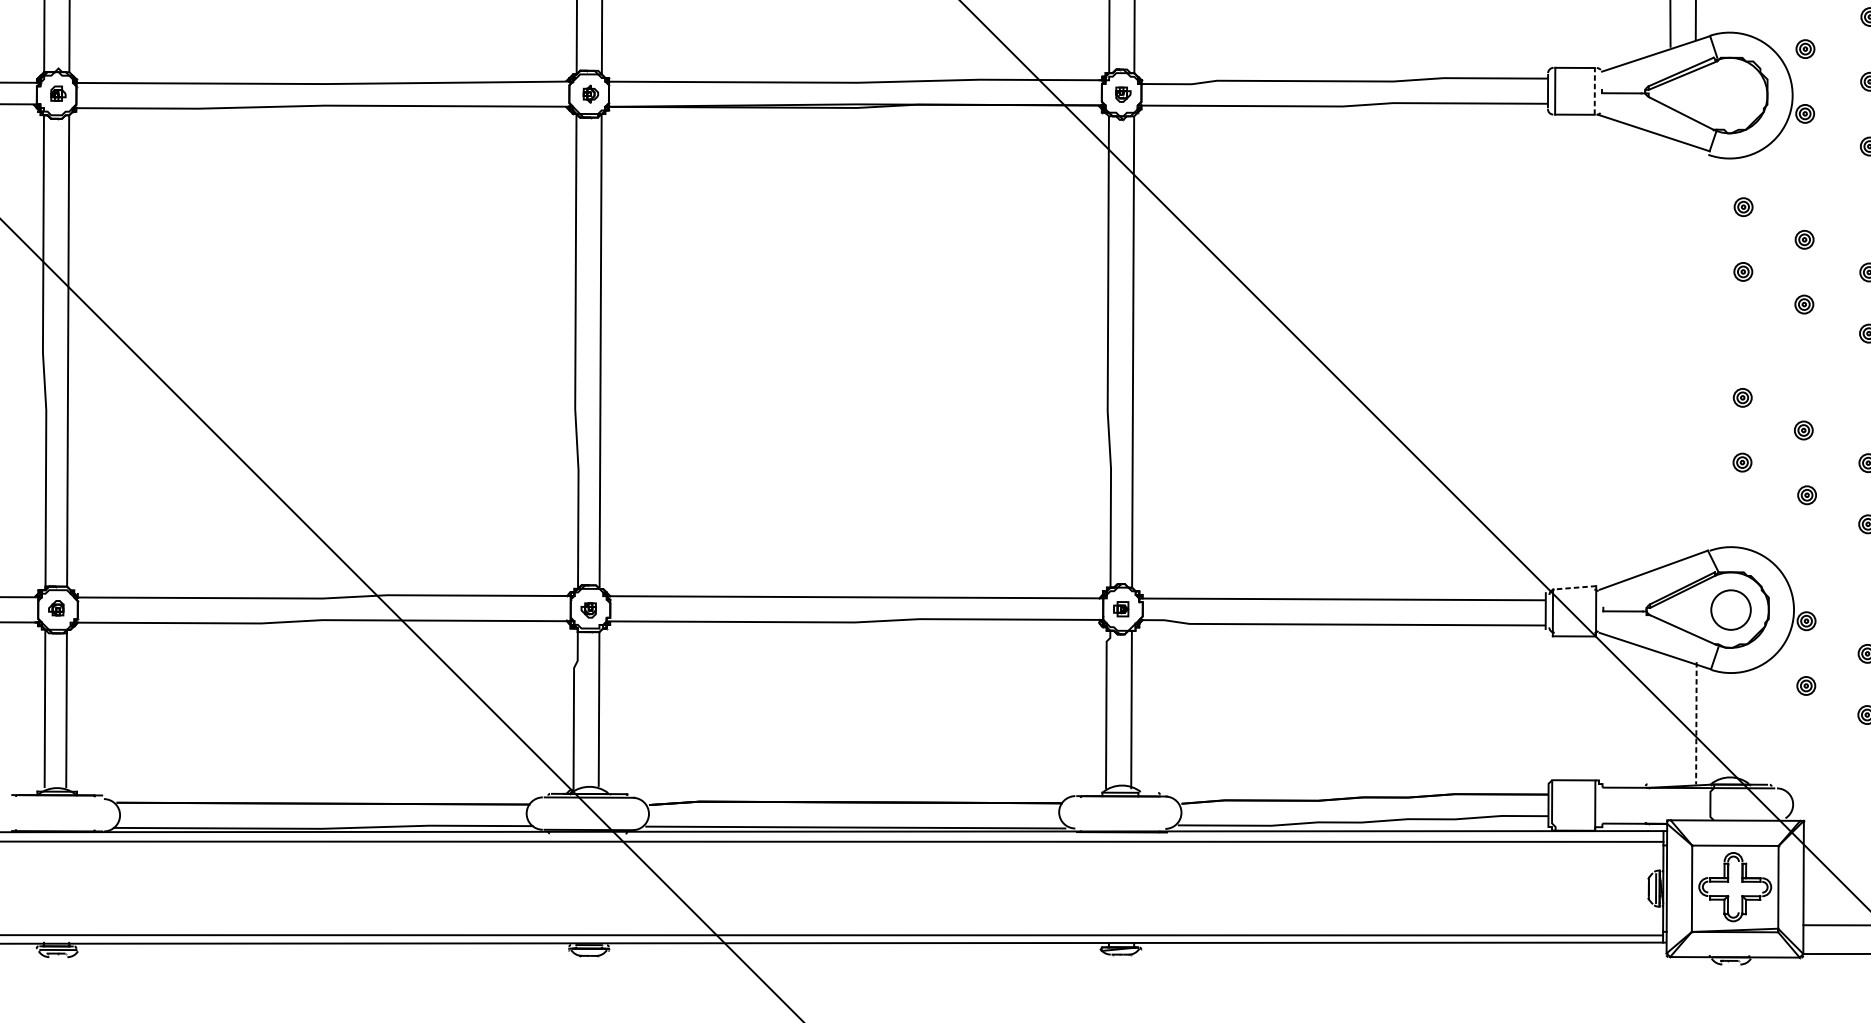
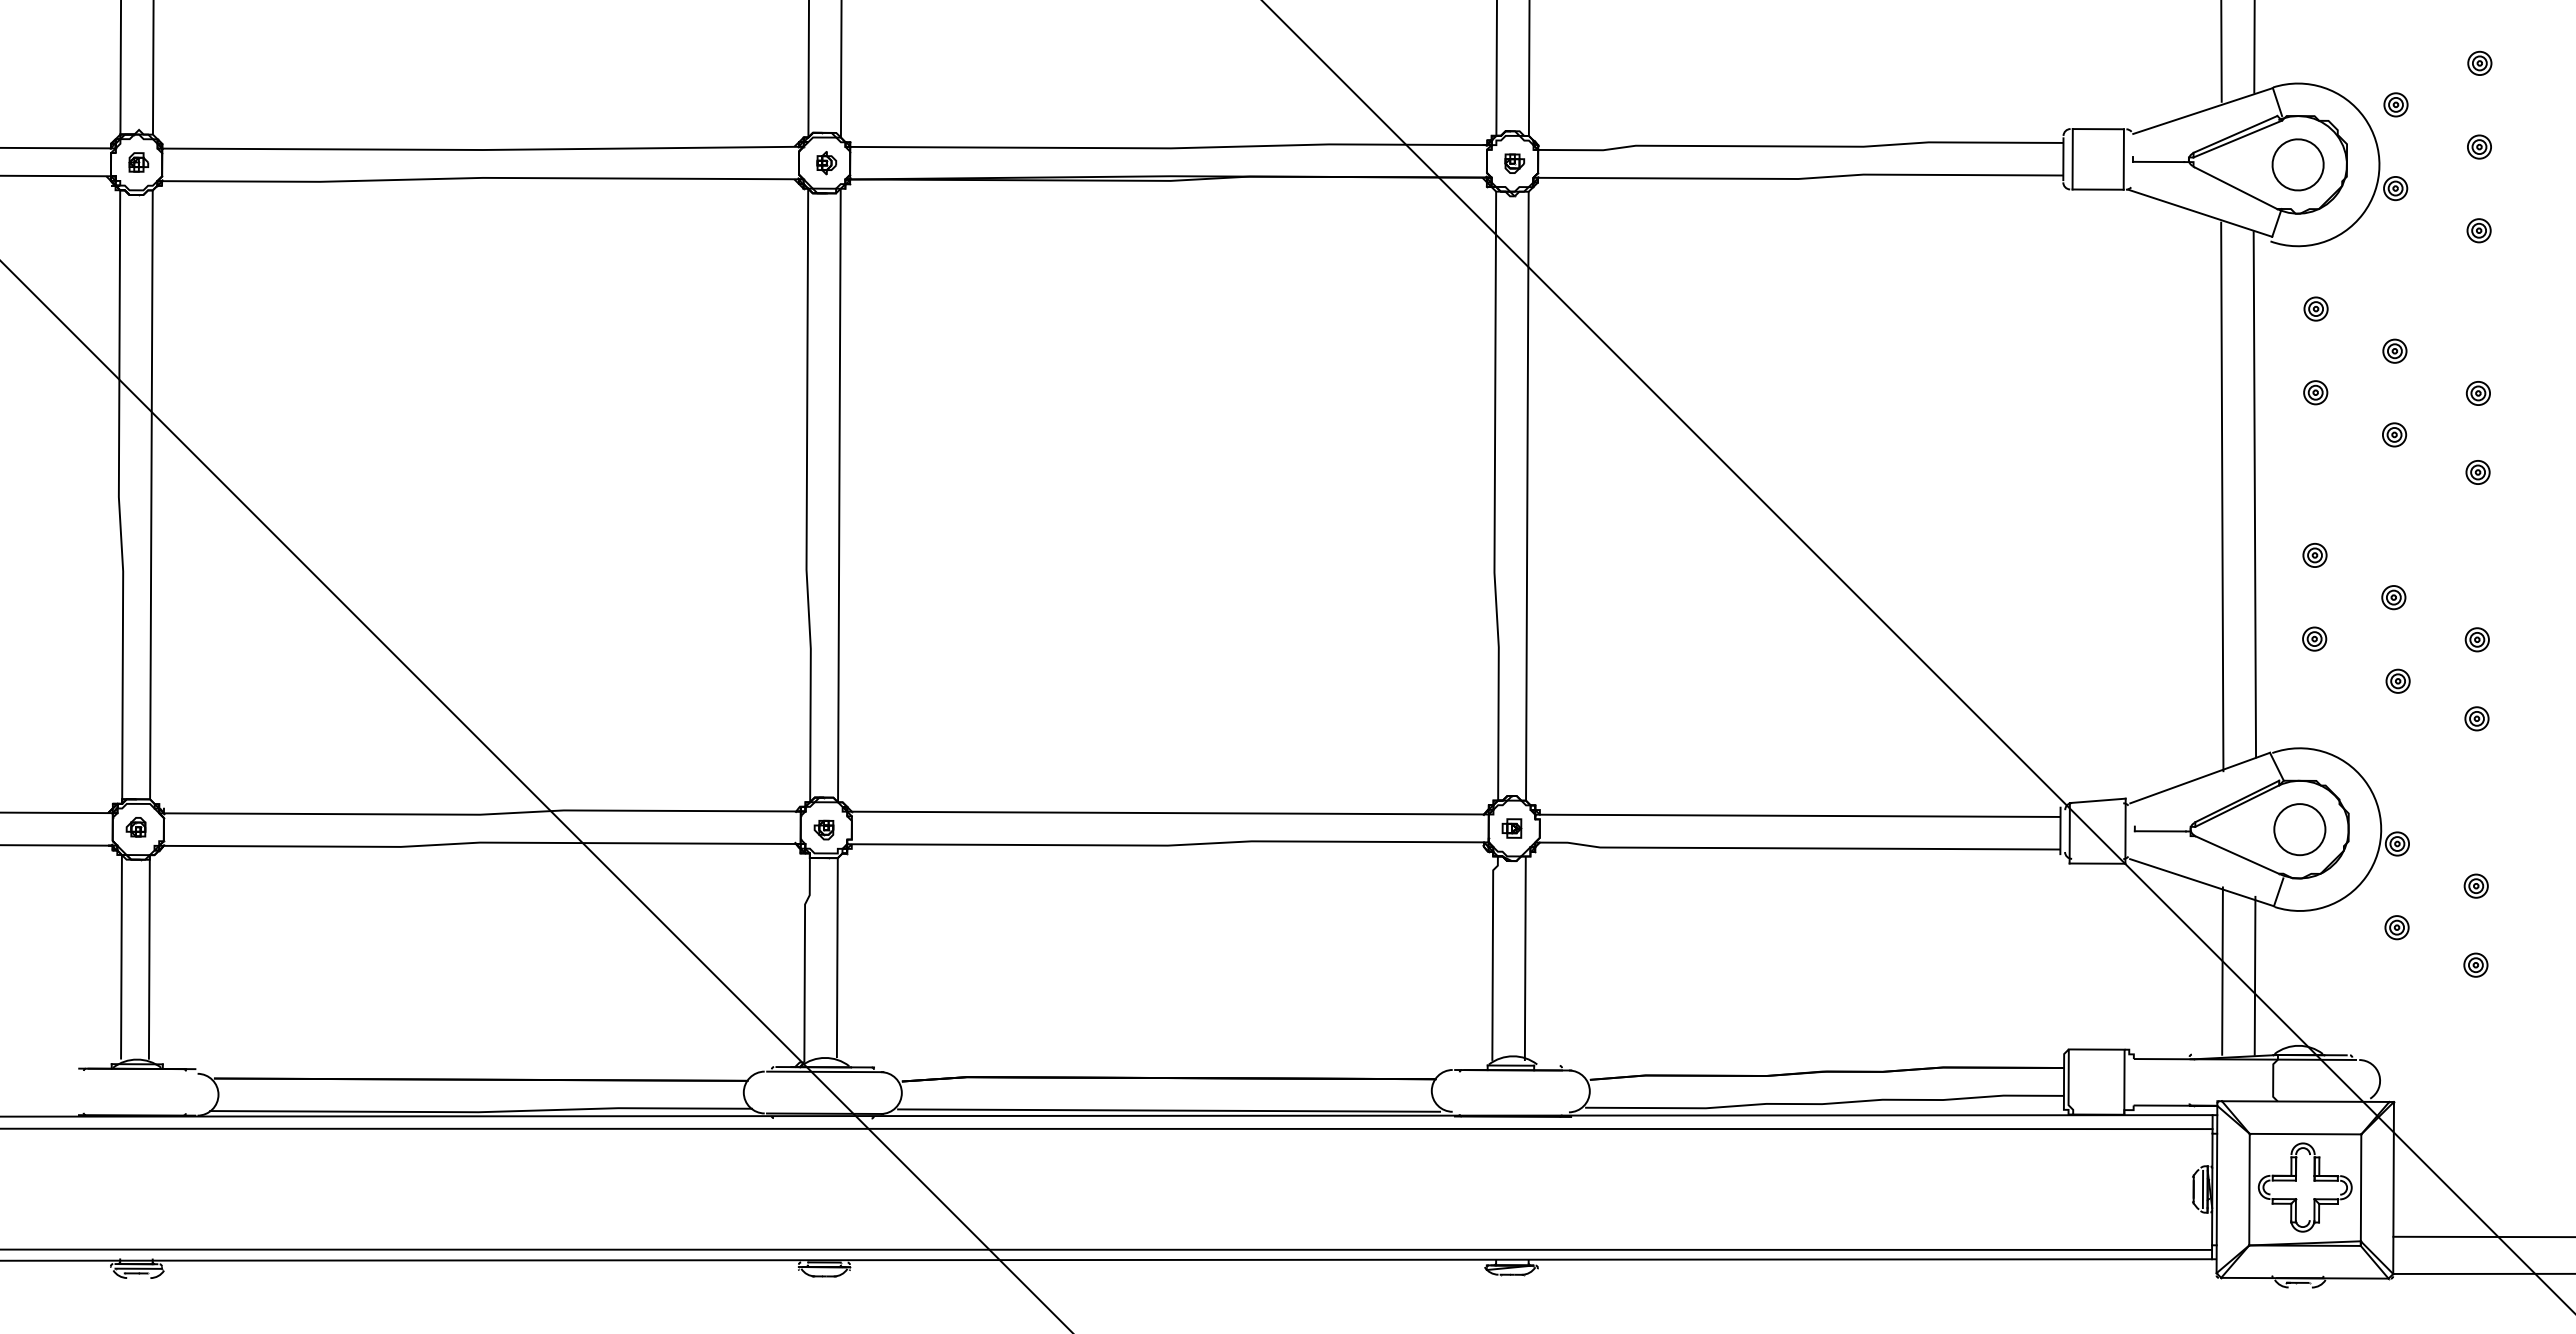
line: (1594, 91) -> (2123, 159), dashed -> solid
part: (1729, 95) -> (2297, 164), added
line: (1695, 350) -> (2254, 494), added
line: (1671, 352) -> (2222, 496), added
line: (1574, 587) -> (2097, 800), dashed -> solid
line: (1671, 719) -> (2222, 970), added
line: (1696, 723) -> (2255, 976), dashed -> solid

